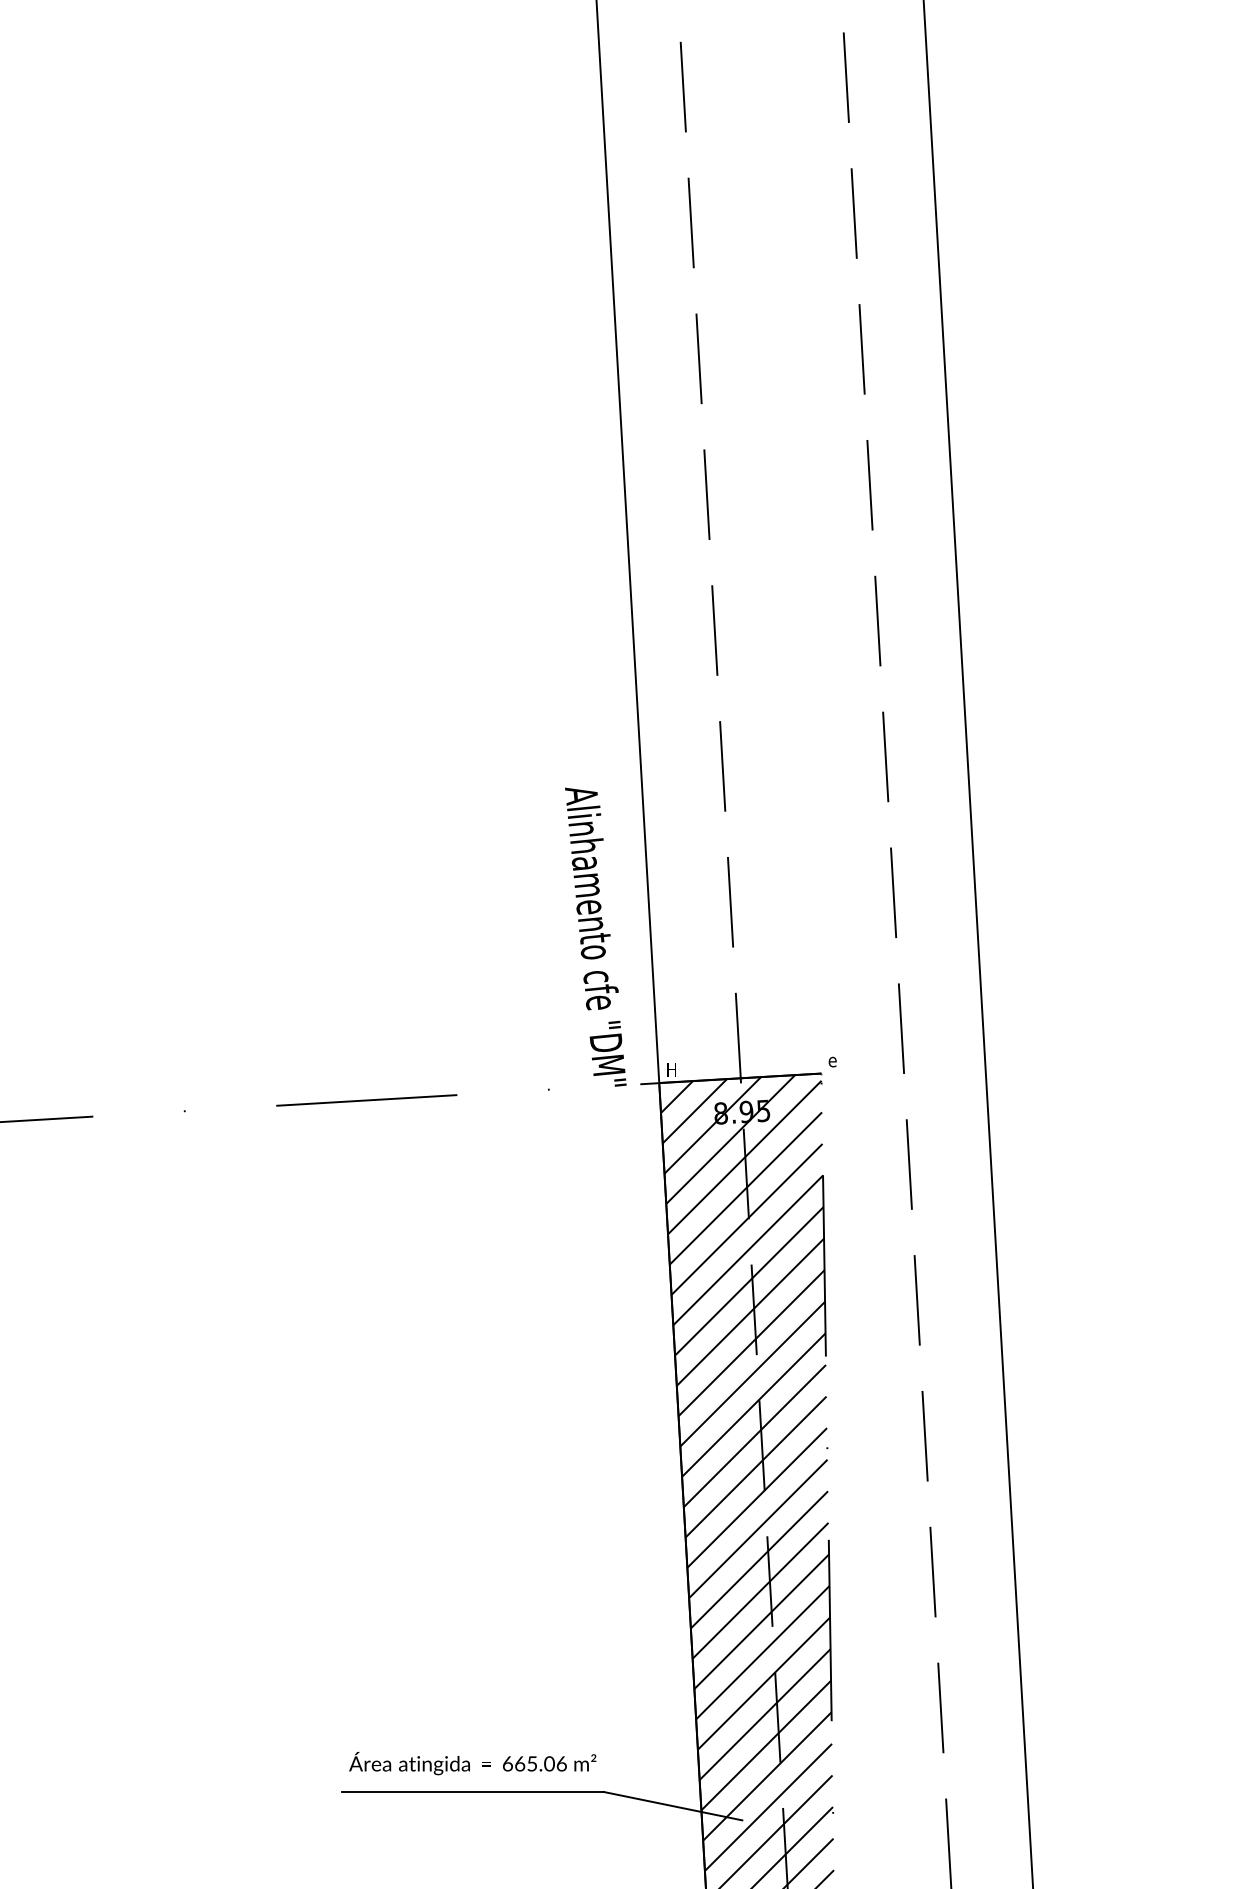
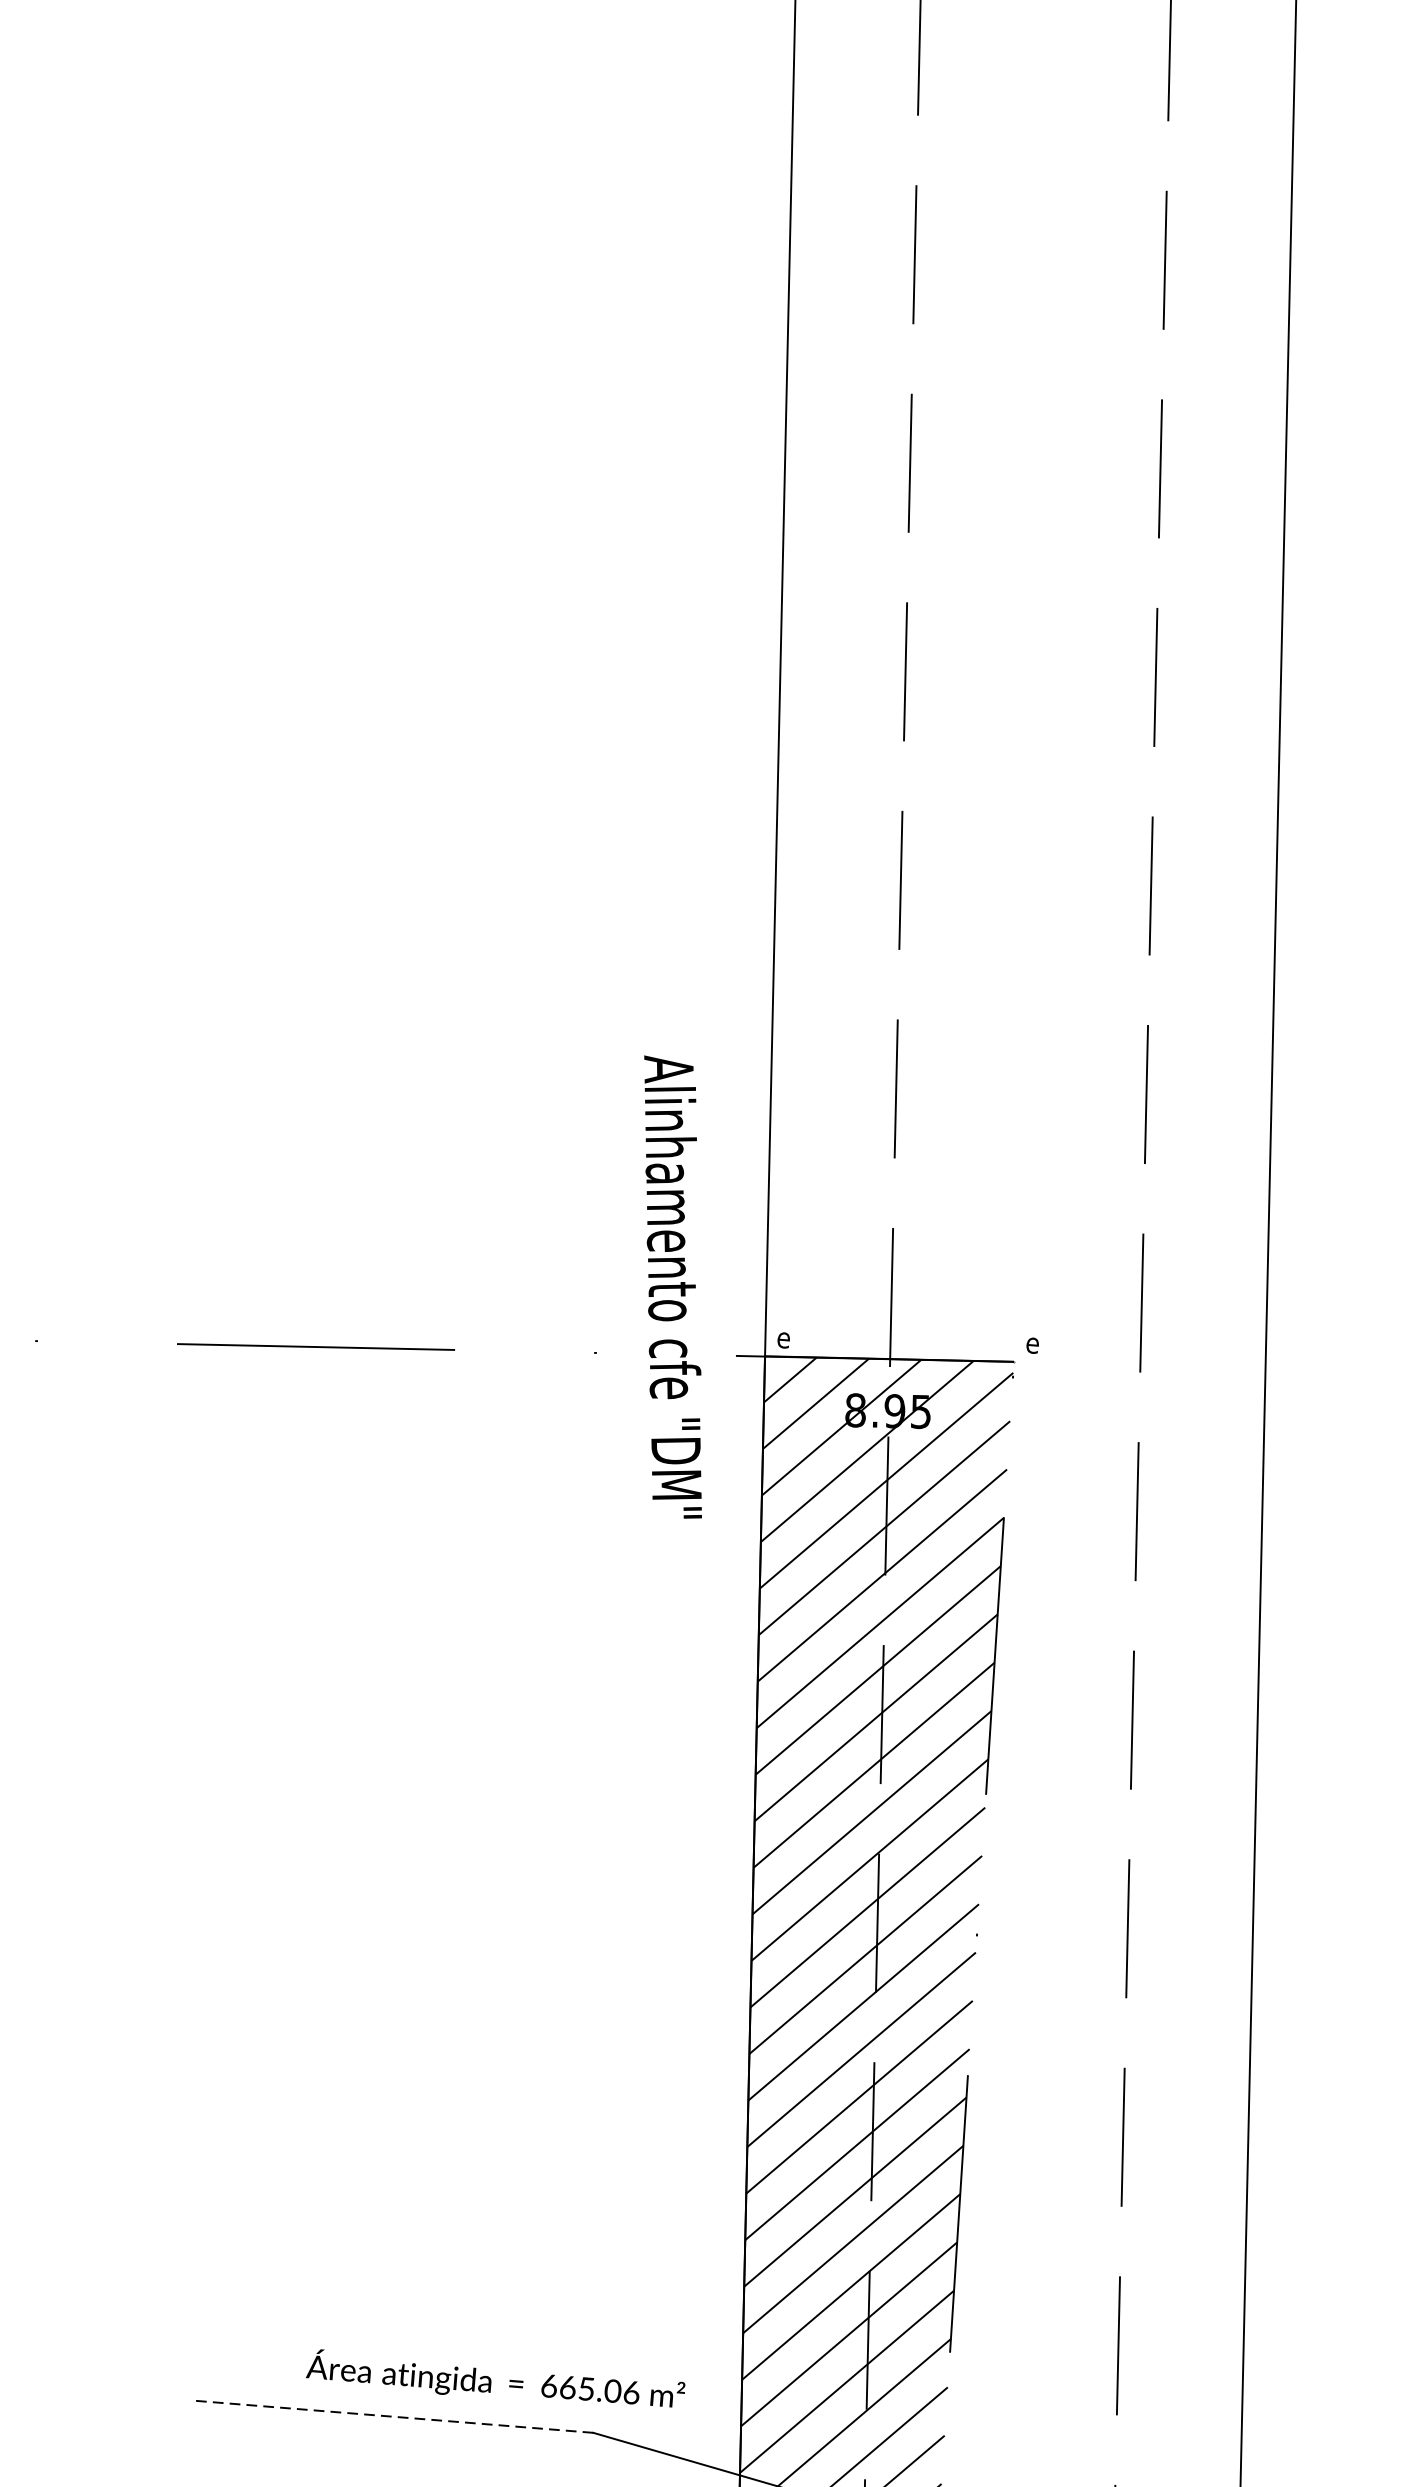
text: (595, 936) -> (672, 1286), moved
text: (670, 1069) -> (783, 1337), H -> e
text: (472, 1763) -> (495, 2381), moved
line: (473, 1792) -> (393, 2417), solid -> dashed

